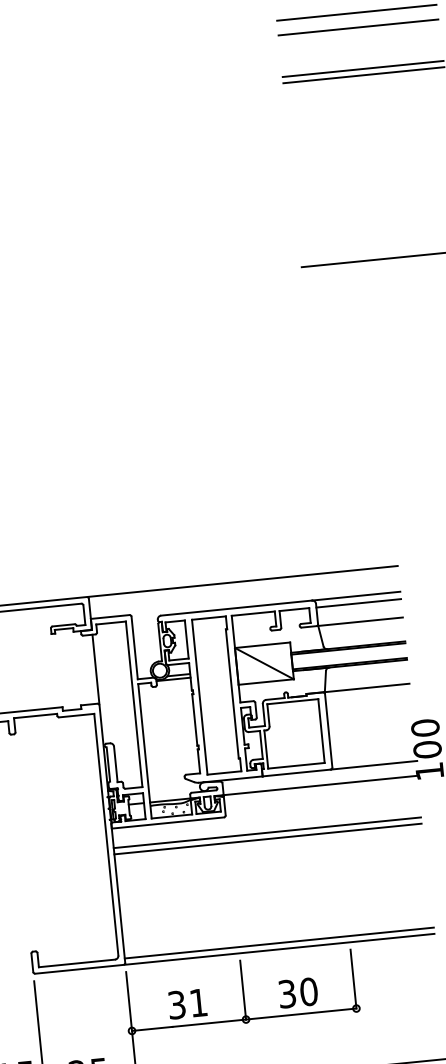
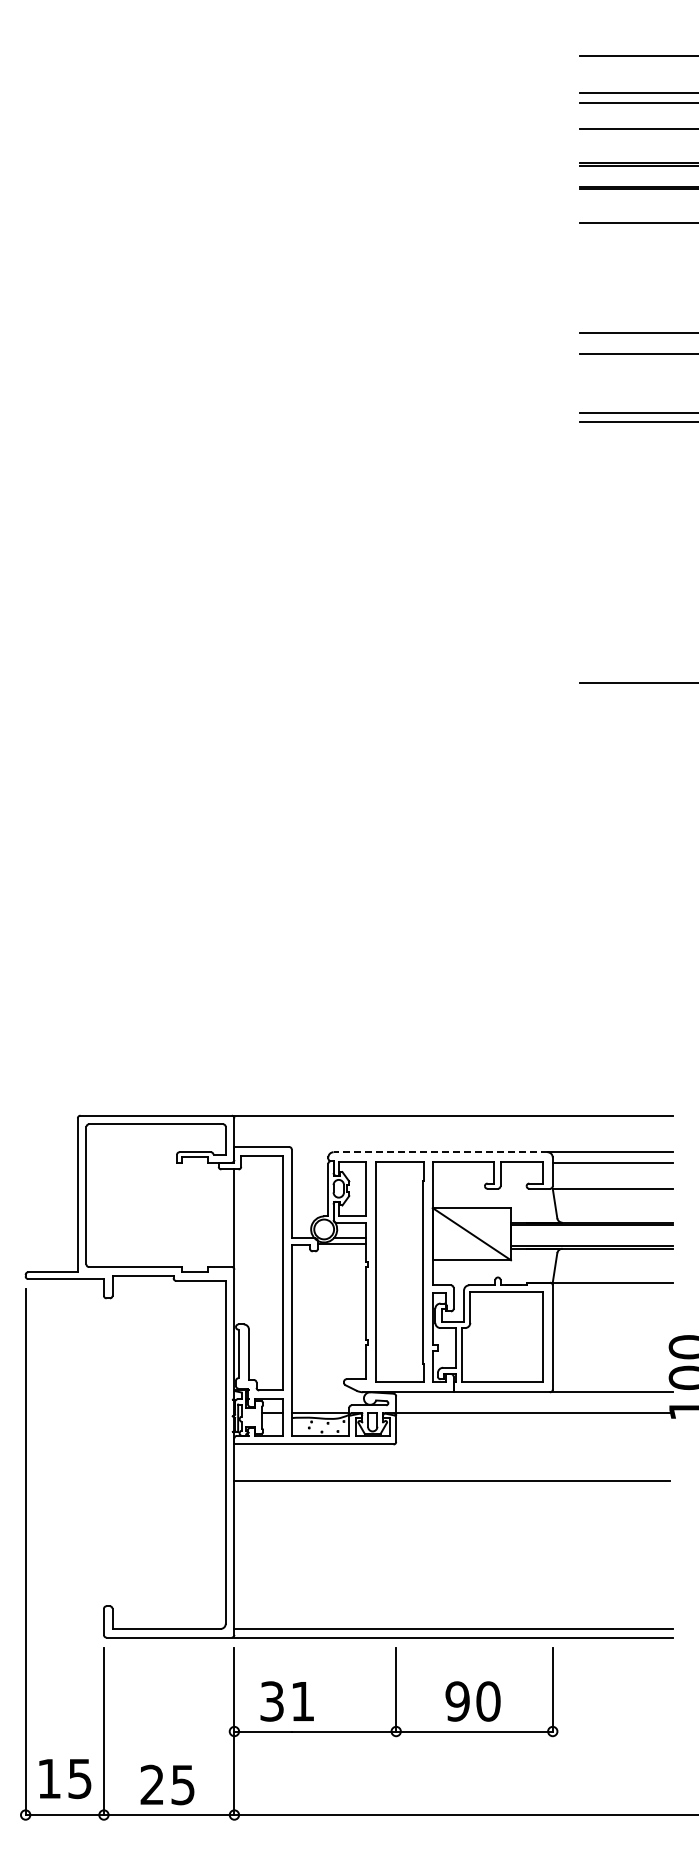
line: (236, 608) -> (440, 1152), solid -> dashed
line: (267, 833) -> (452, 1472), removed
text: (287, 994) -> (457, 1701), 30 -> 90
text: (187, 1004) -> (286, 1701), moved

